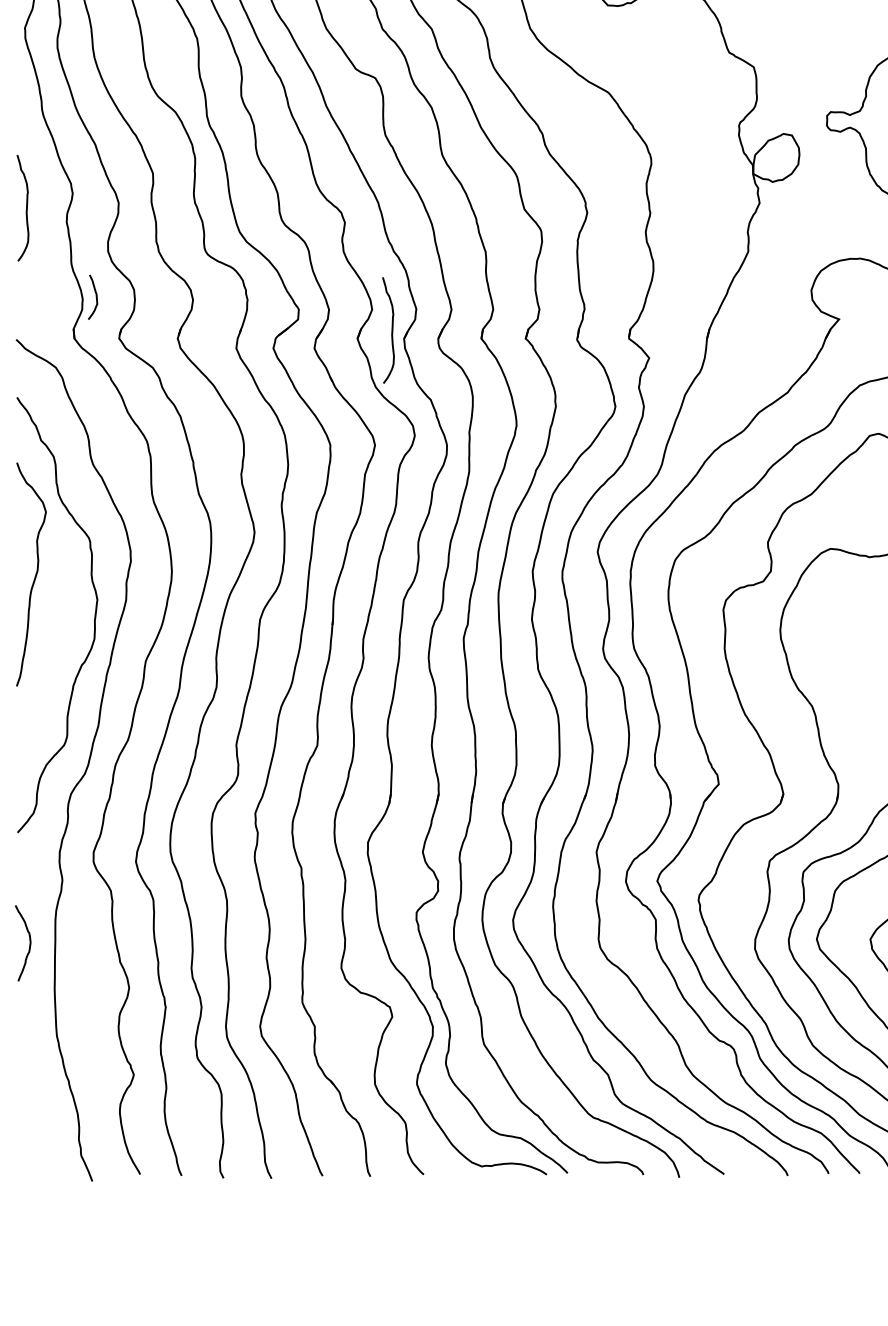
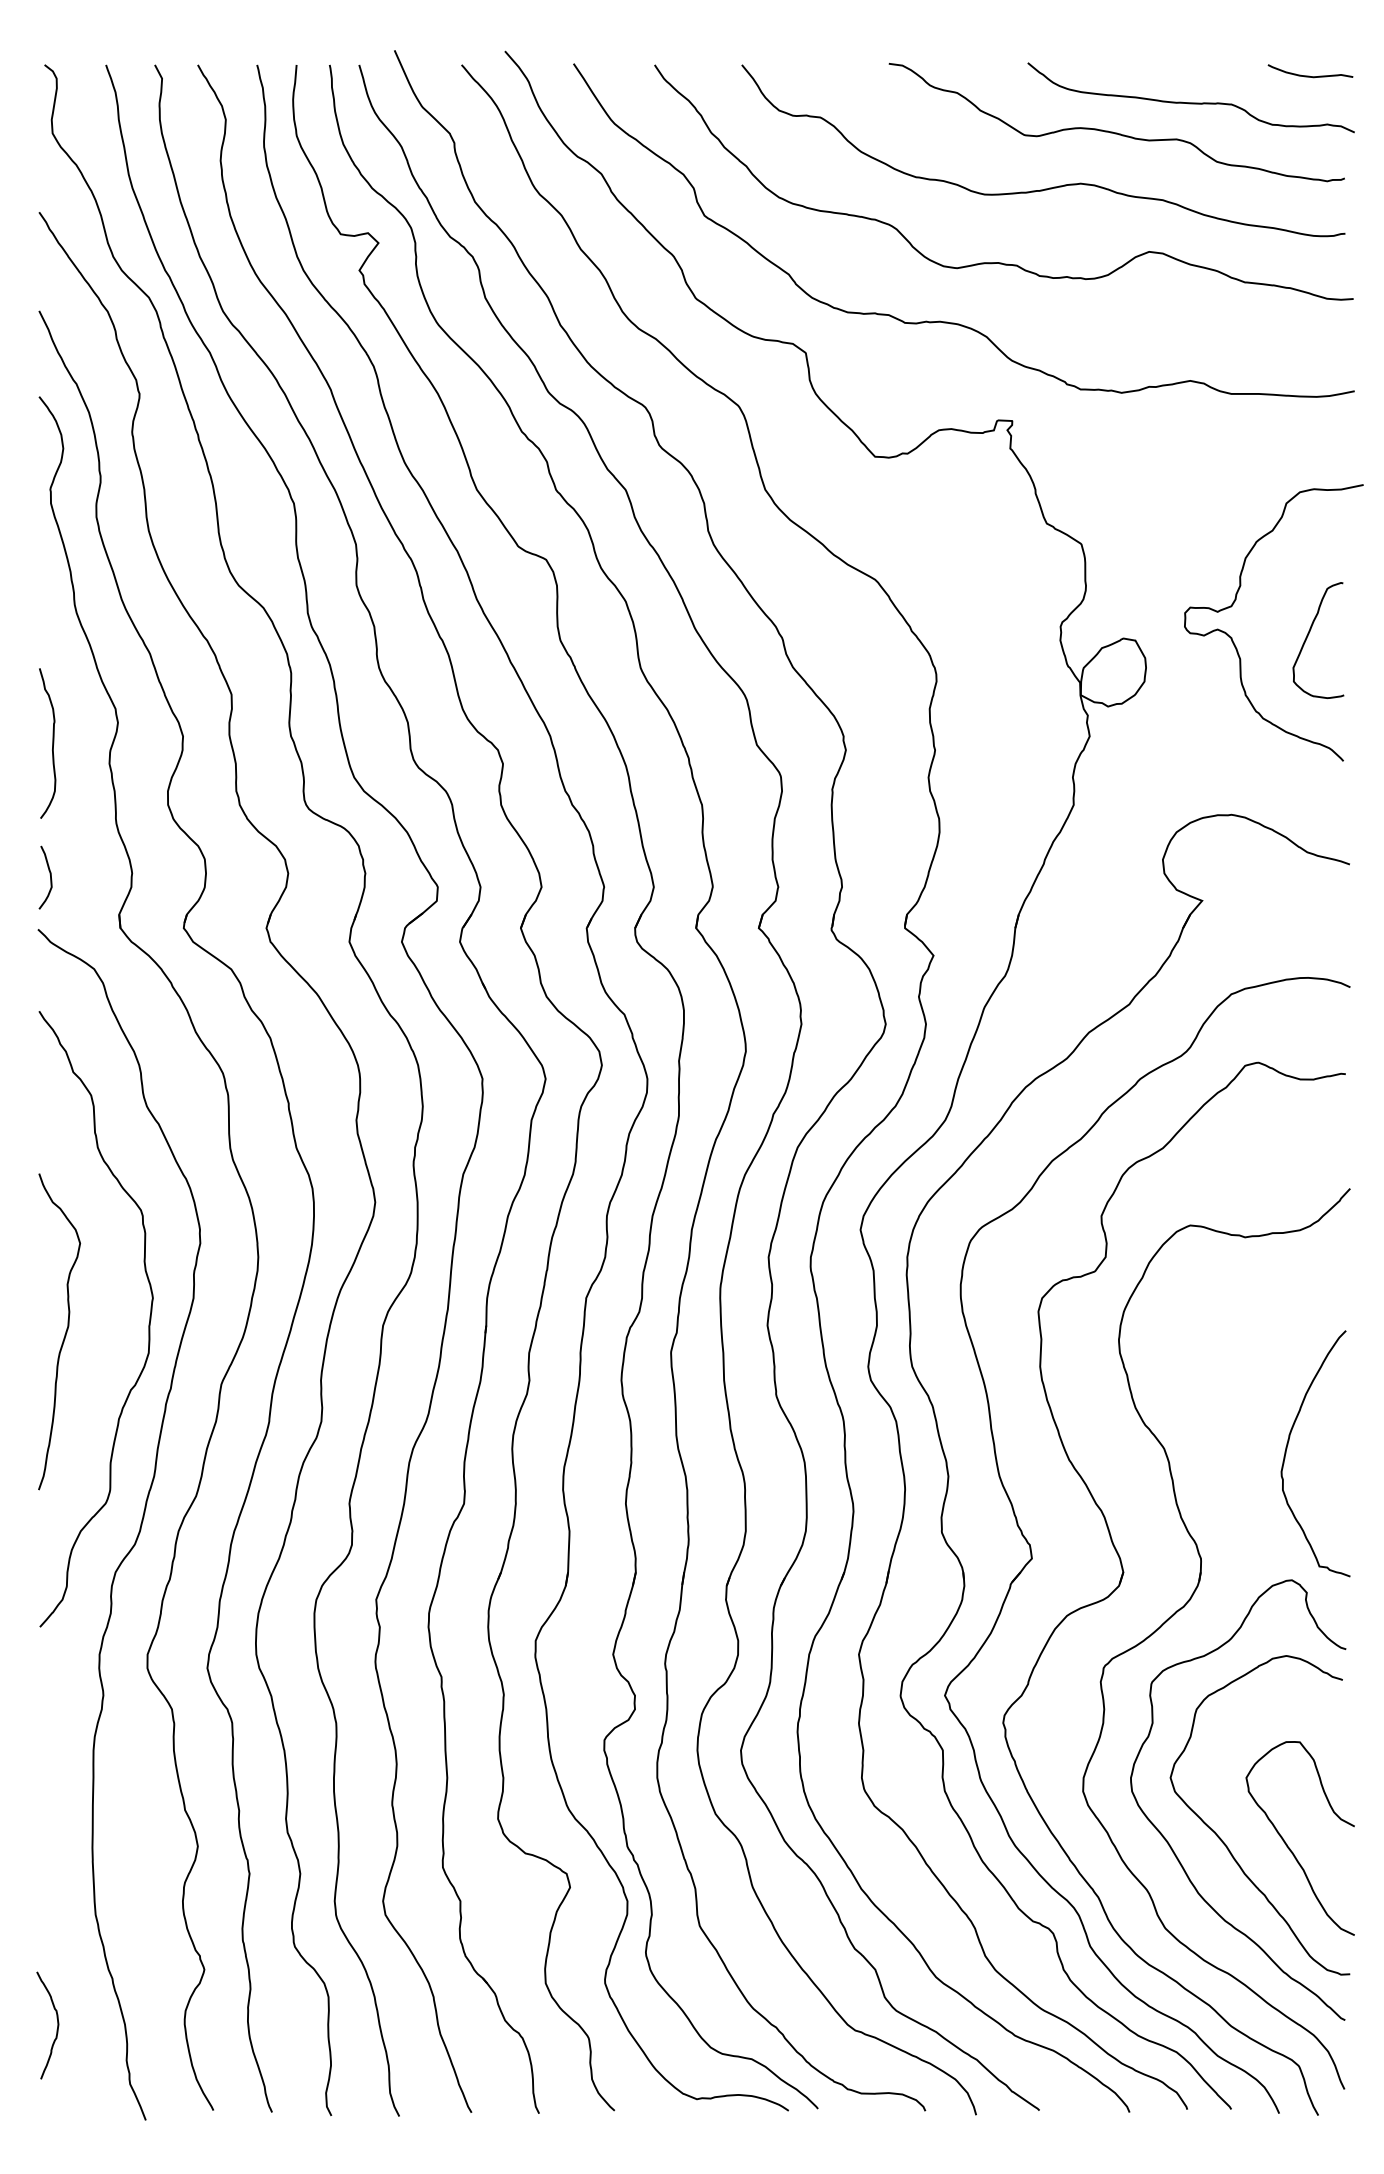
curve: (95, 295) -> (49, 874), moved
curve: (391, 330) -> (569, 916), removed
curve: (34, 576) -> (64, 1334), moved
curve: (29, 946) -> (56, 2029), moved

